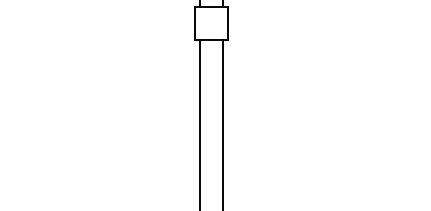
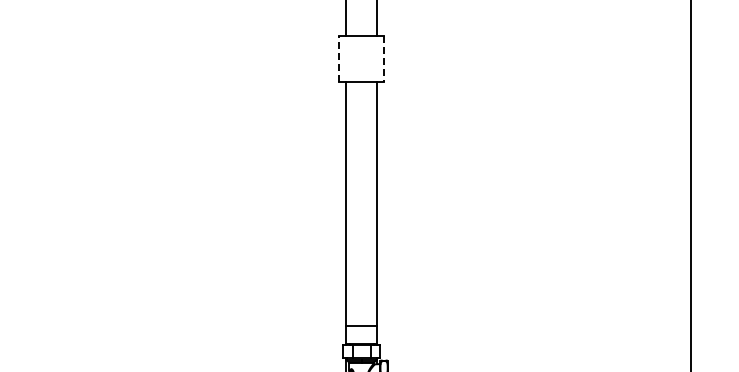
line: (194, 23) -> (338, 58), solid -> dashed
line: (227, 23) -> (384, 58), solid -> dashed

